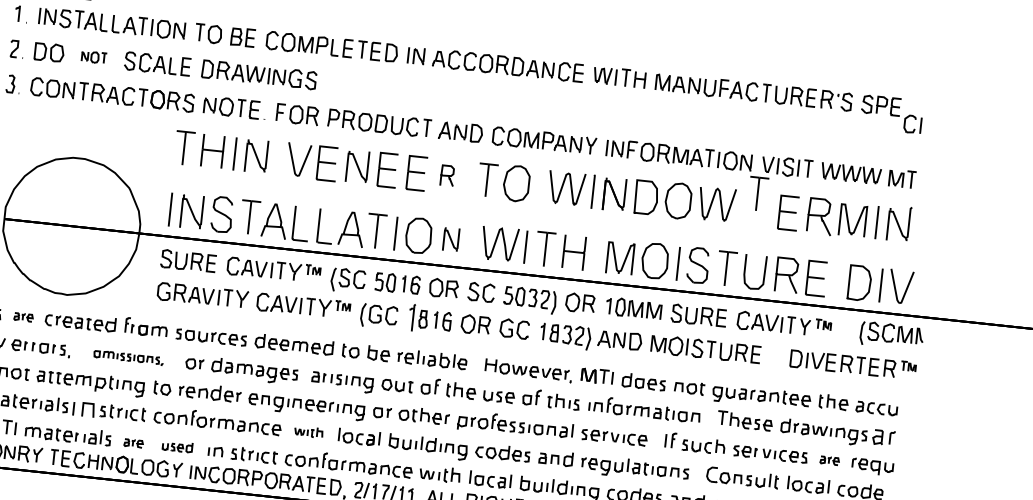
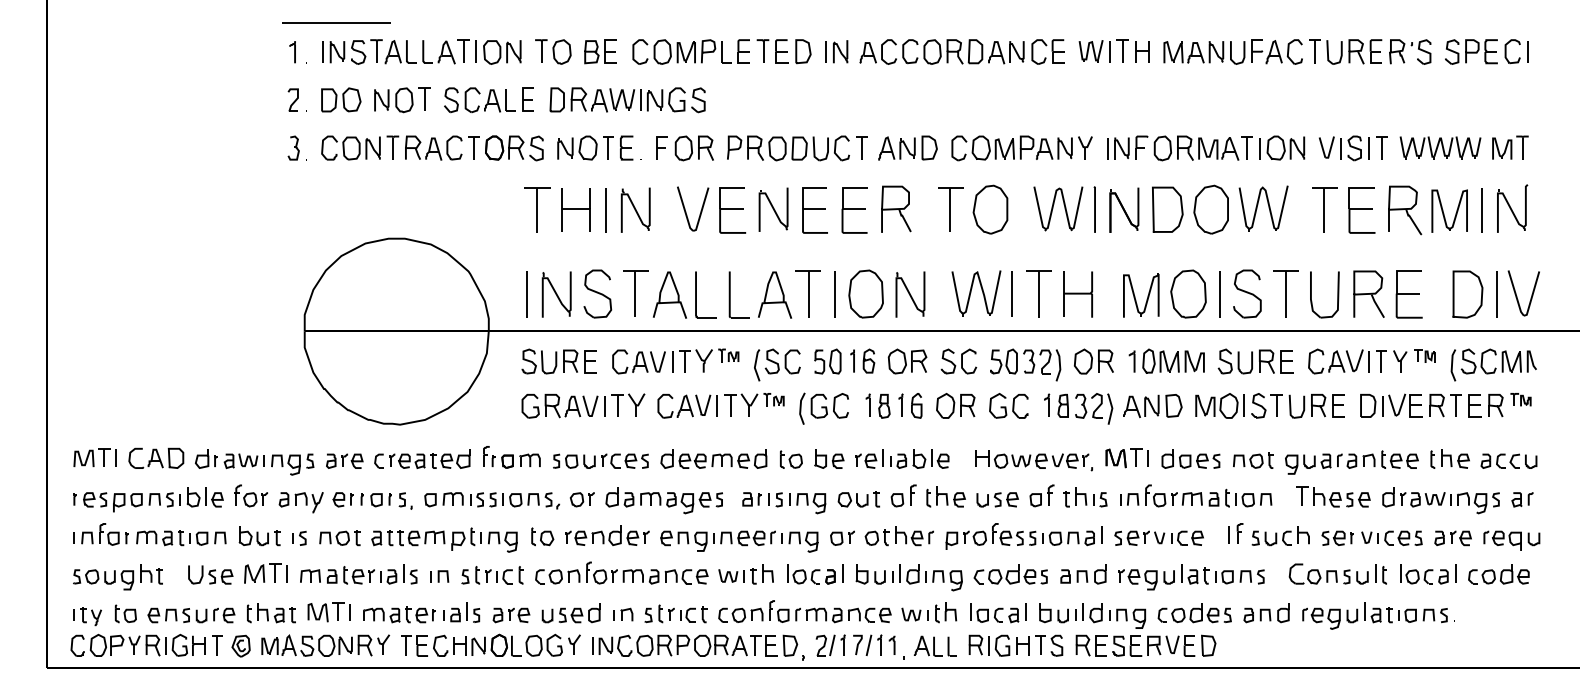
part: (94, 57) -> (402, 100), size x1.67
part: (915, 120) -> (1519, 45), moved
part: (447, 175) -> (896, 208), size x1.67
part: (757, 193) -> (1324, 209), moved
part: (451, 239) -> (910, 294), size x1.43
part: (23, 316) -> (344, 460), size x1.43
part: (411, 316) -> (867, 404), size x0.62
part: (891, 335) -> (1493, 364), moved
part: (128, 357) -> (492, 500), size x1.43
part: (852, 364) -> (1445, 405), moved
part: (84, 409) -> (439, 576), size x0.62
part: (308, 431) -> (745, 574), size x1.43
part: (883, 437) -> (1522, 499), size x0.71
part: (133, 443) -> (511, 615), size x1.43
part: (177, 446) -> (570, 613), size x1.43
part: (829, 460) -> (1452, 538), size x1.43

